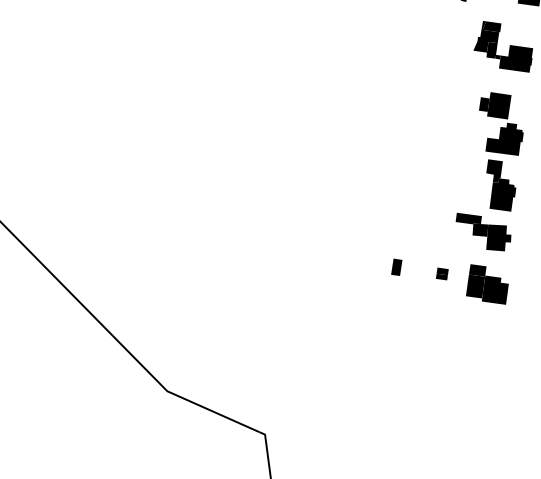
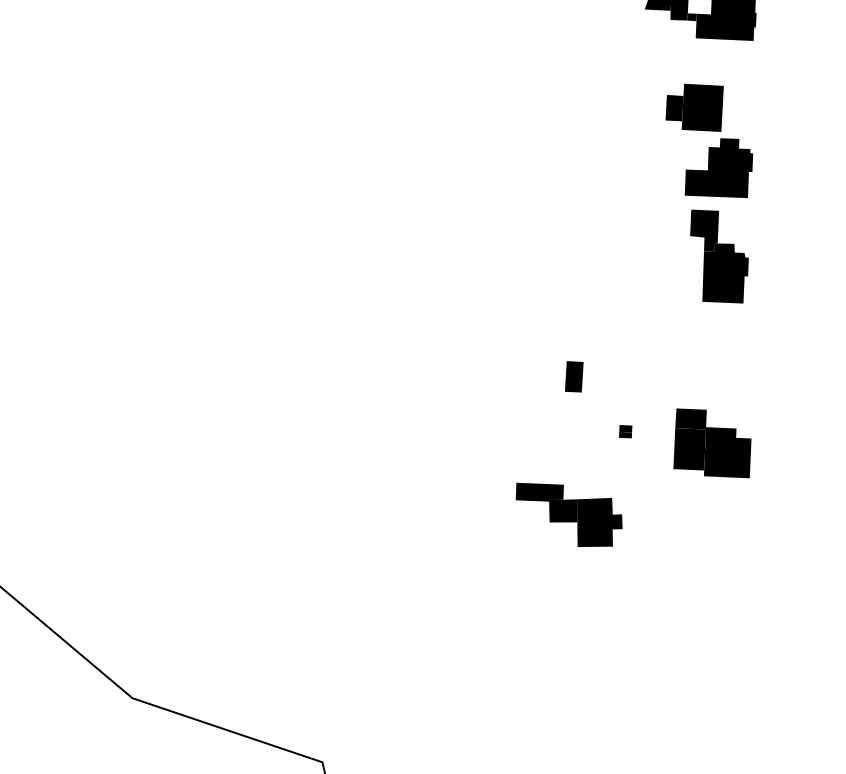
part: (483, 231) -> (569, 513), moved
part: (396, 266) -> (573, 375), moved
part: (442, 273) -> (625, 430), size x0.6

